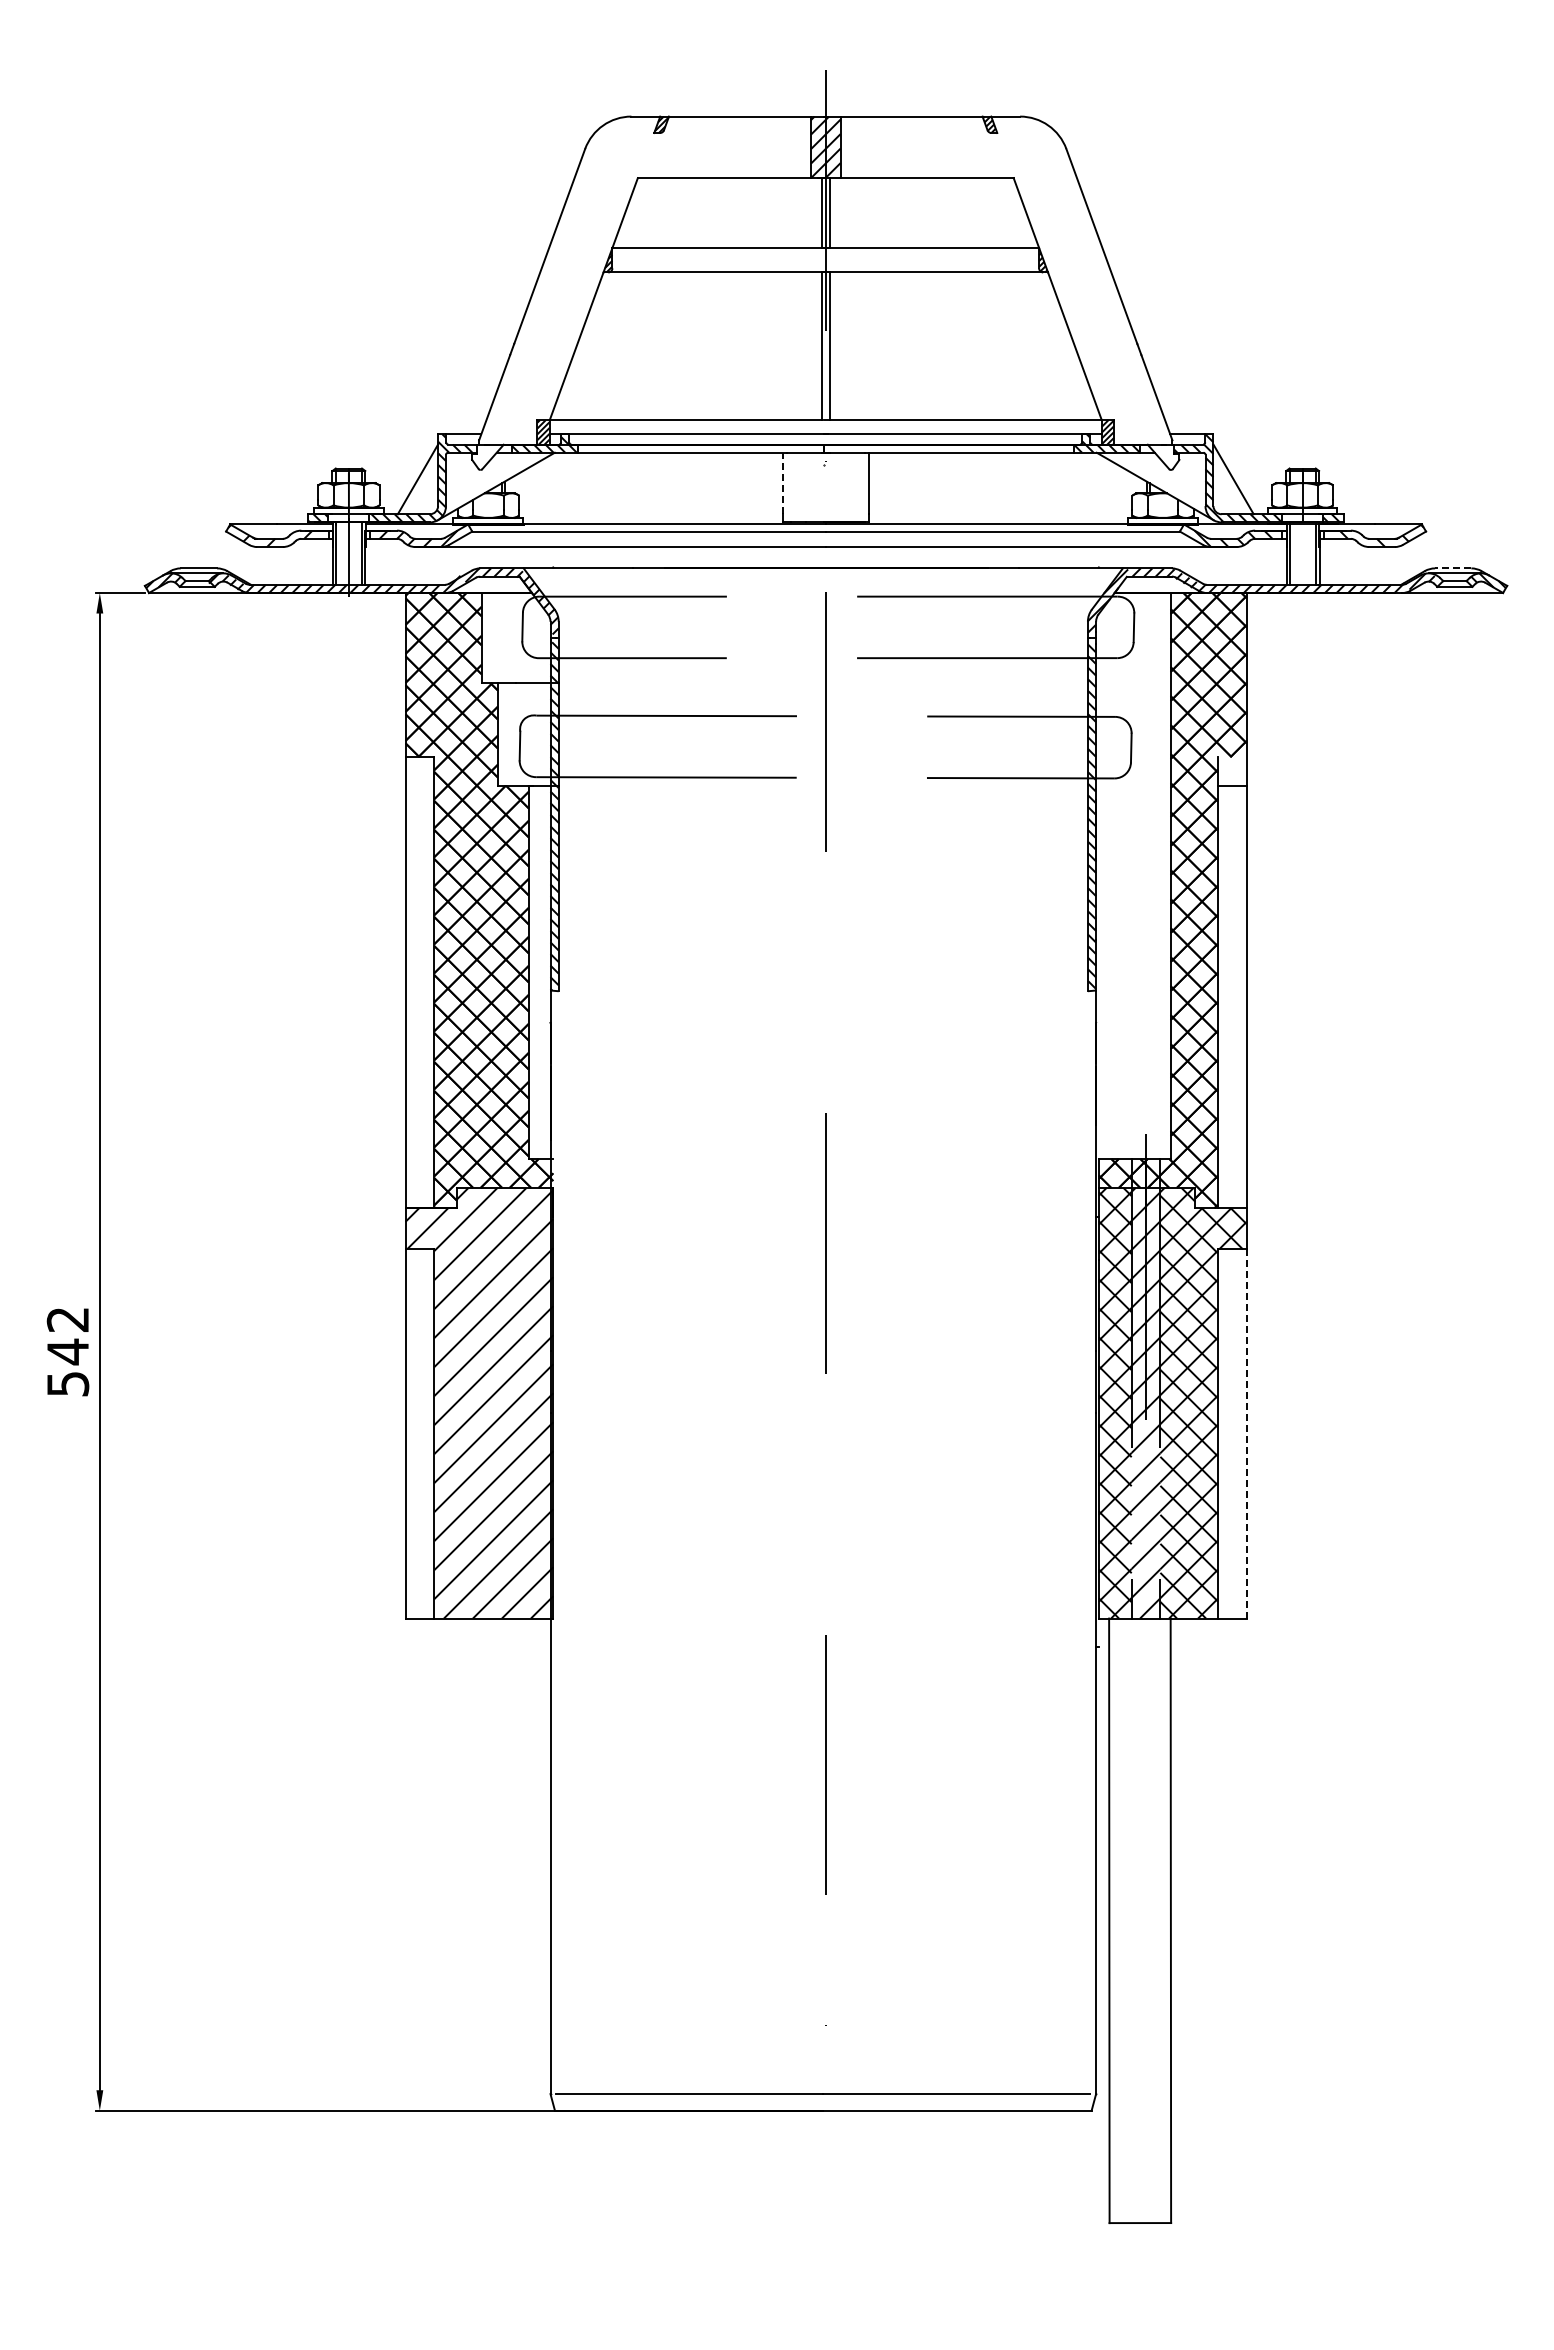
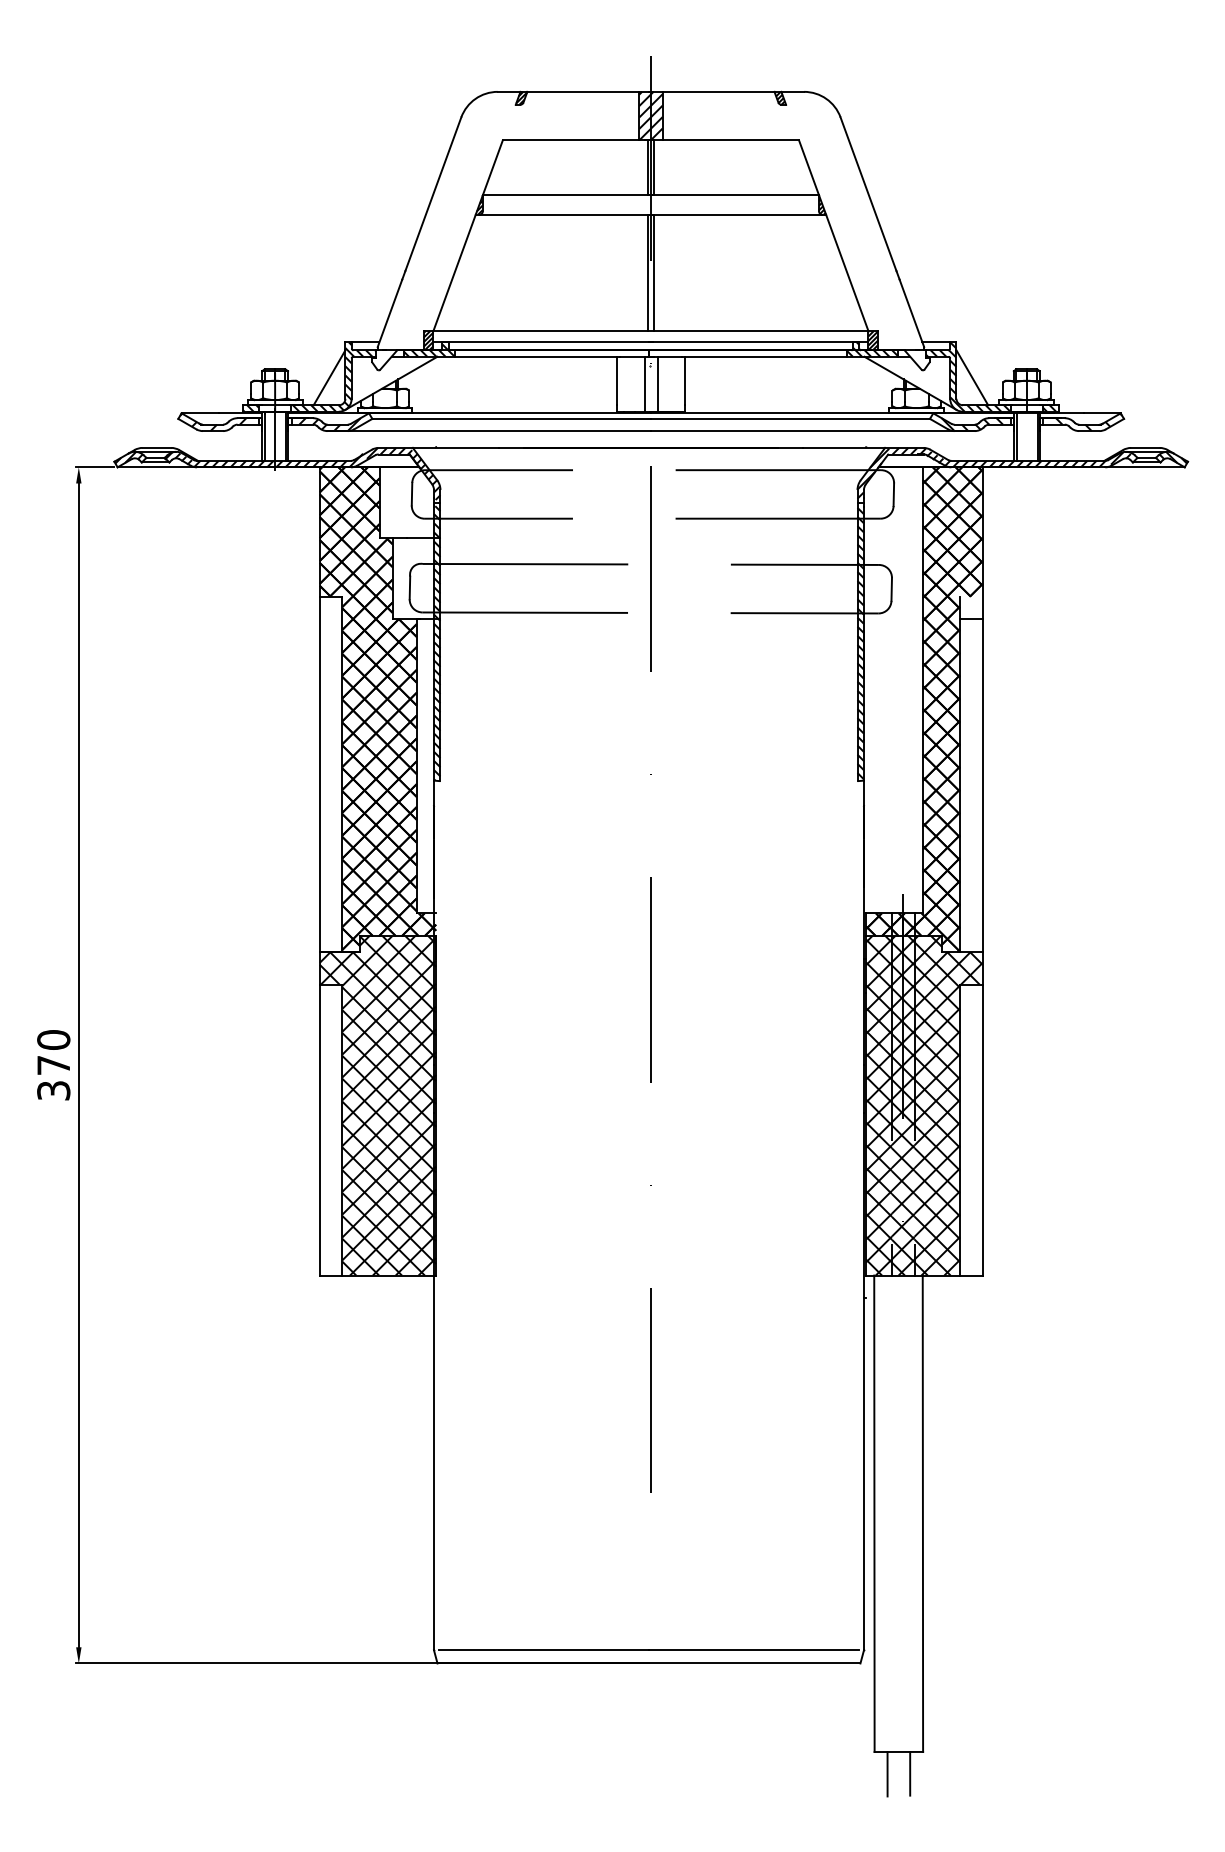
line: (782, 483) -> (616, 381), dashed -> solid
line: (817, 487) -> (644, 384), added
line: (834, 487) -> (657, 384), added
line: (1452, 568) -> (1144, 448), dashed -> solid
text: (67, 1351) -> (53, 1065), 542 -> 370
hatch: (479, 1402) -> (378, 1105), added
hatch: (1145, 1402) -> (902, 1105), added
line: (1246, 1433) -> (982, 1129), dashed -> solid
line: (1154, 2250) -> (910, 1773), added
line: (1125, 2251) -> (887, 1774), added

